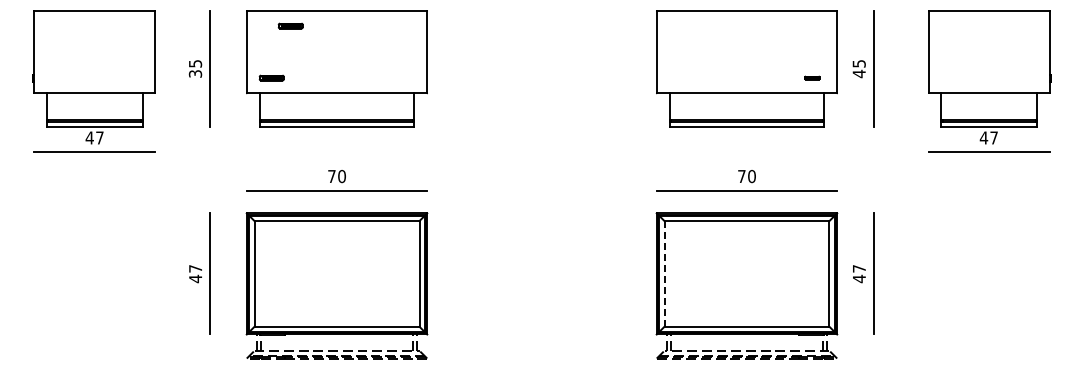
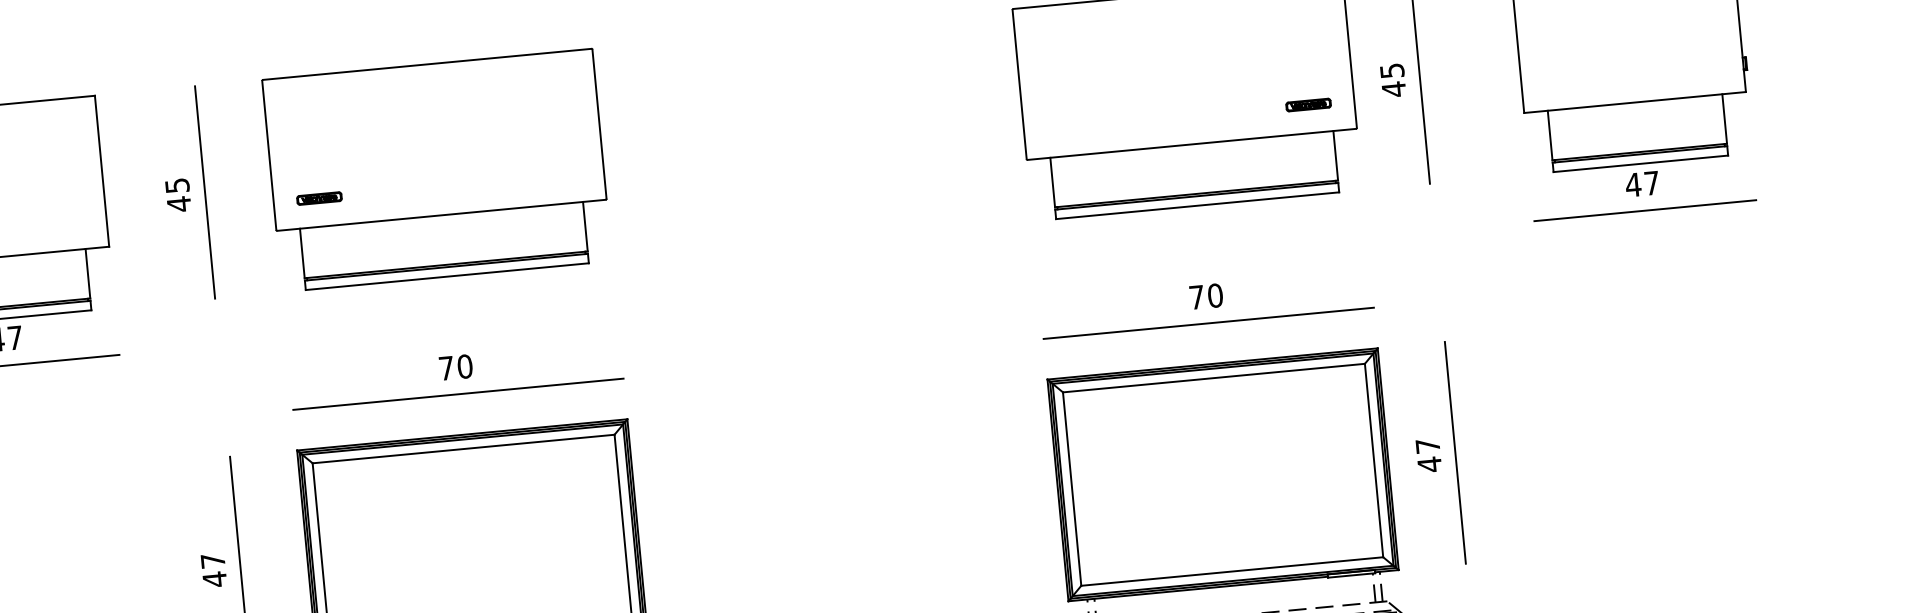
part: (290, 25) -> (344, 99), removed
text: (195, 73) -> (179, 203), 35 -> 45
part: (812, 77) -> (1309, 103), size x1.67
line: (664, 273) -> (1072, 488), dashed -> solid

